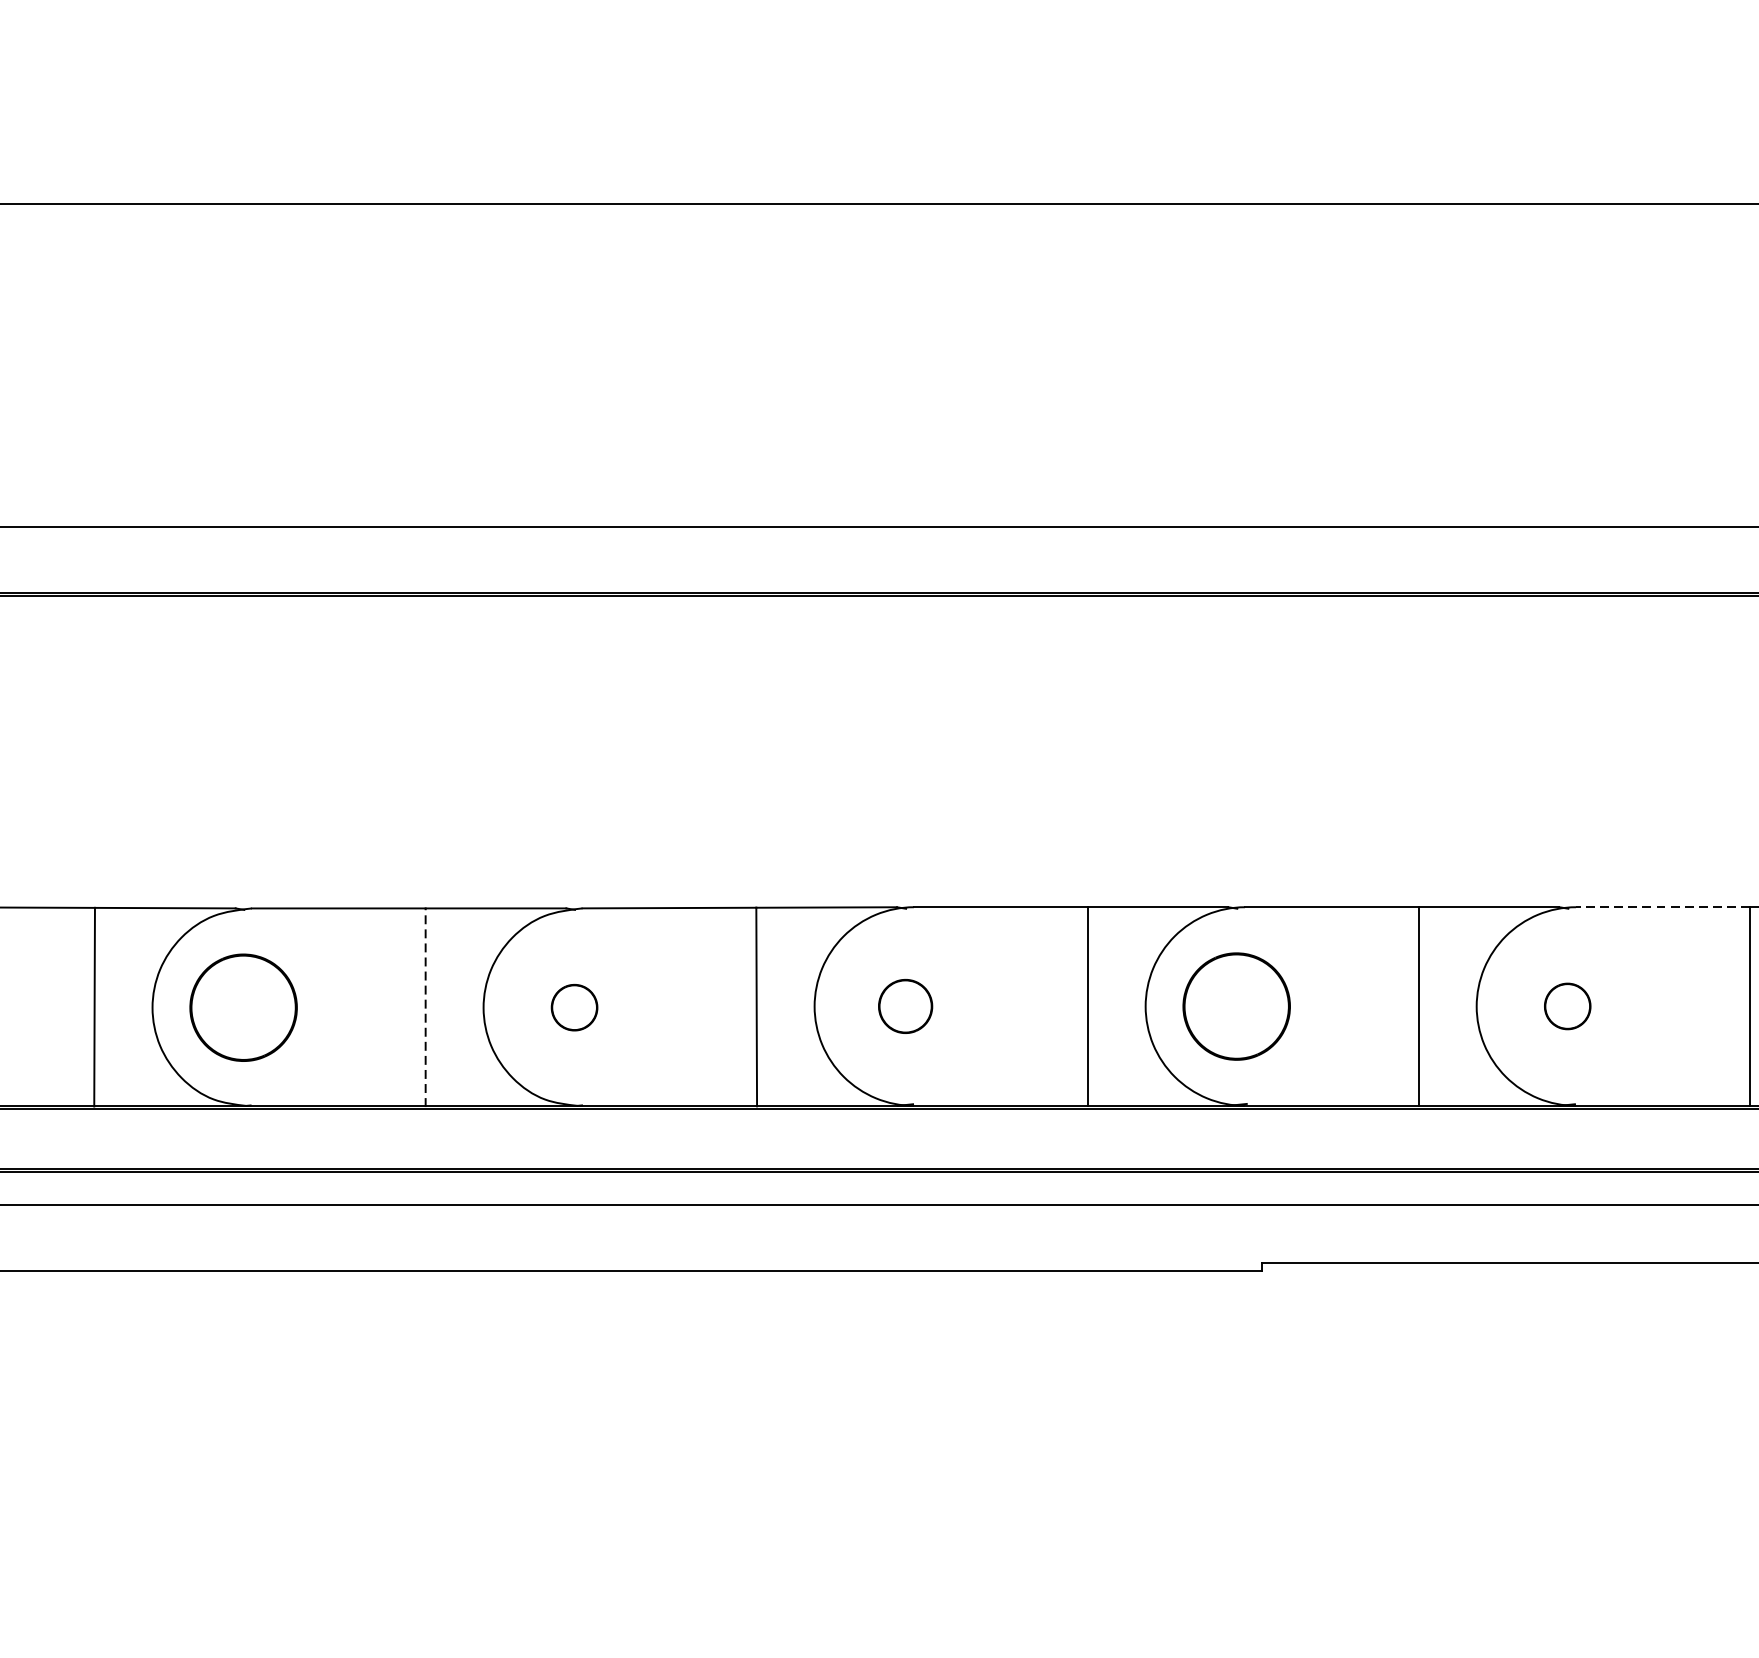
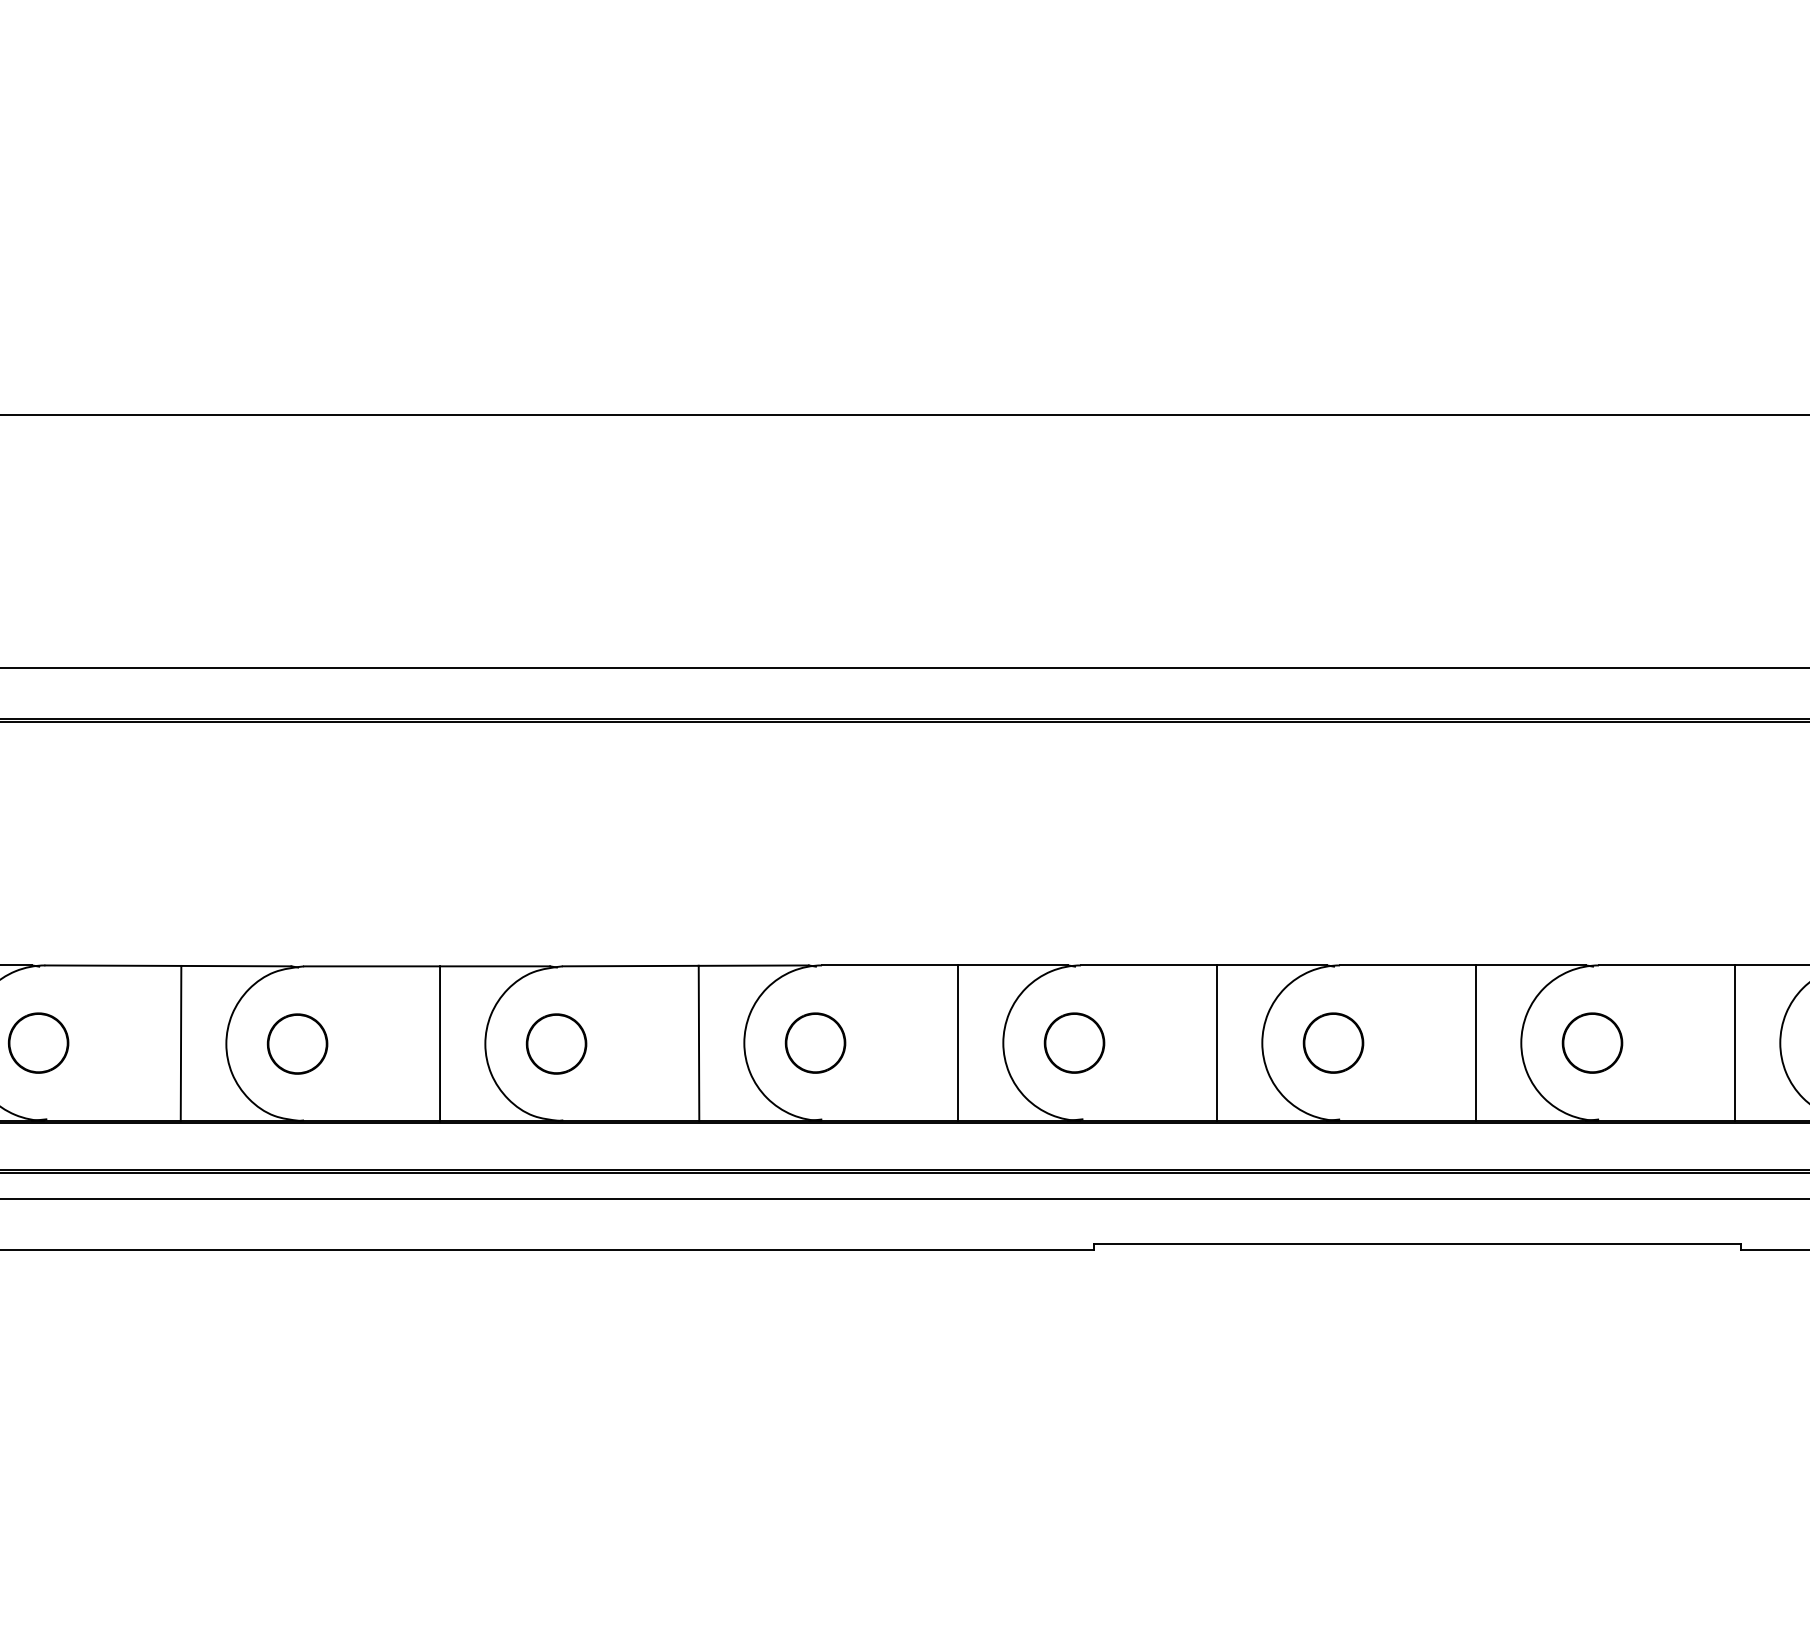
line: (1662, 907) -> (1407, 965), dashed -> solid
part: (905, 1005) -> (815, 1042), size x1.43
part: (1236, 1005) -> (1074, 1042), size x0.71
part: (1567, 1005) -> (1333, 1042), size x1.67
part: (243, 1007) -> (297, 1043), size x0.71
part: (574, 1007) -> (556, 1043), size x1.67
line: (426, 1008) -> (440, 1044), dashed -> solid

